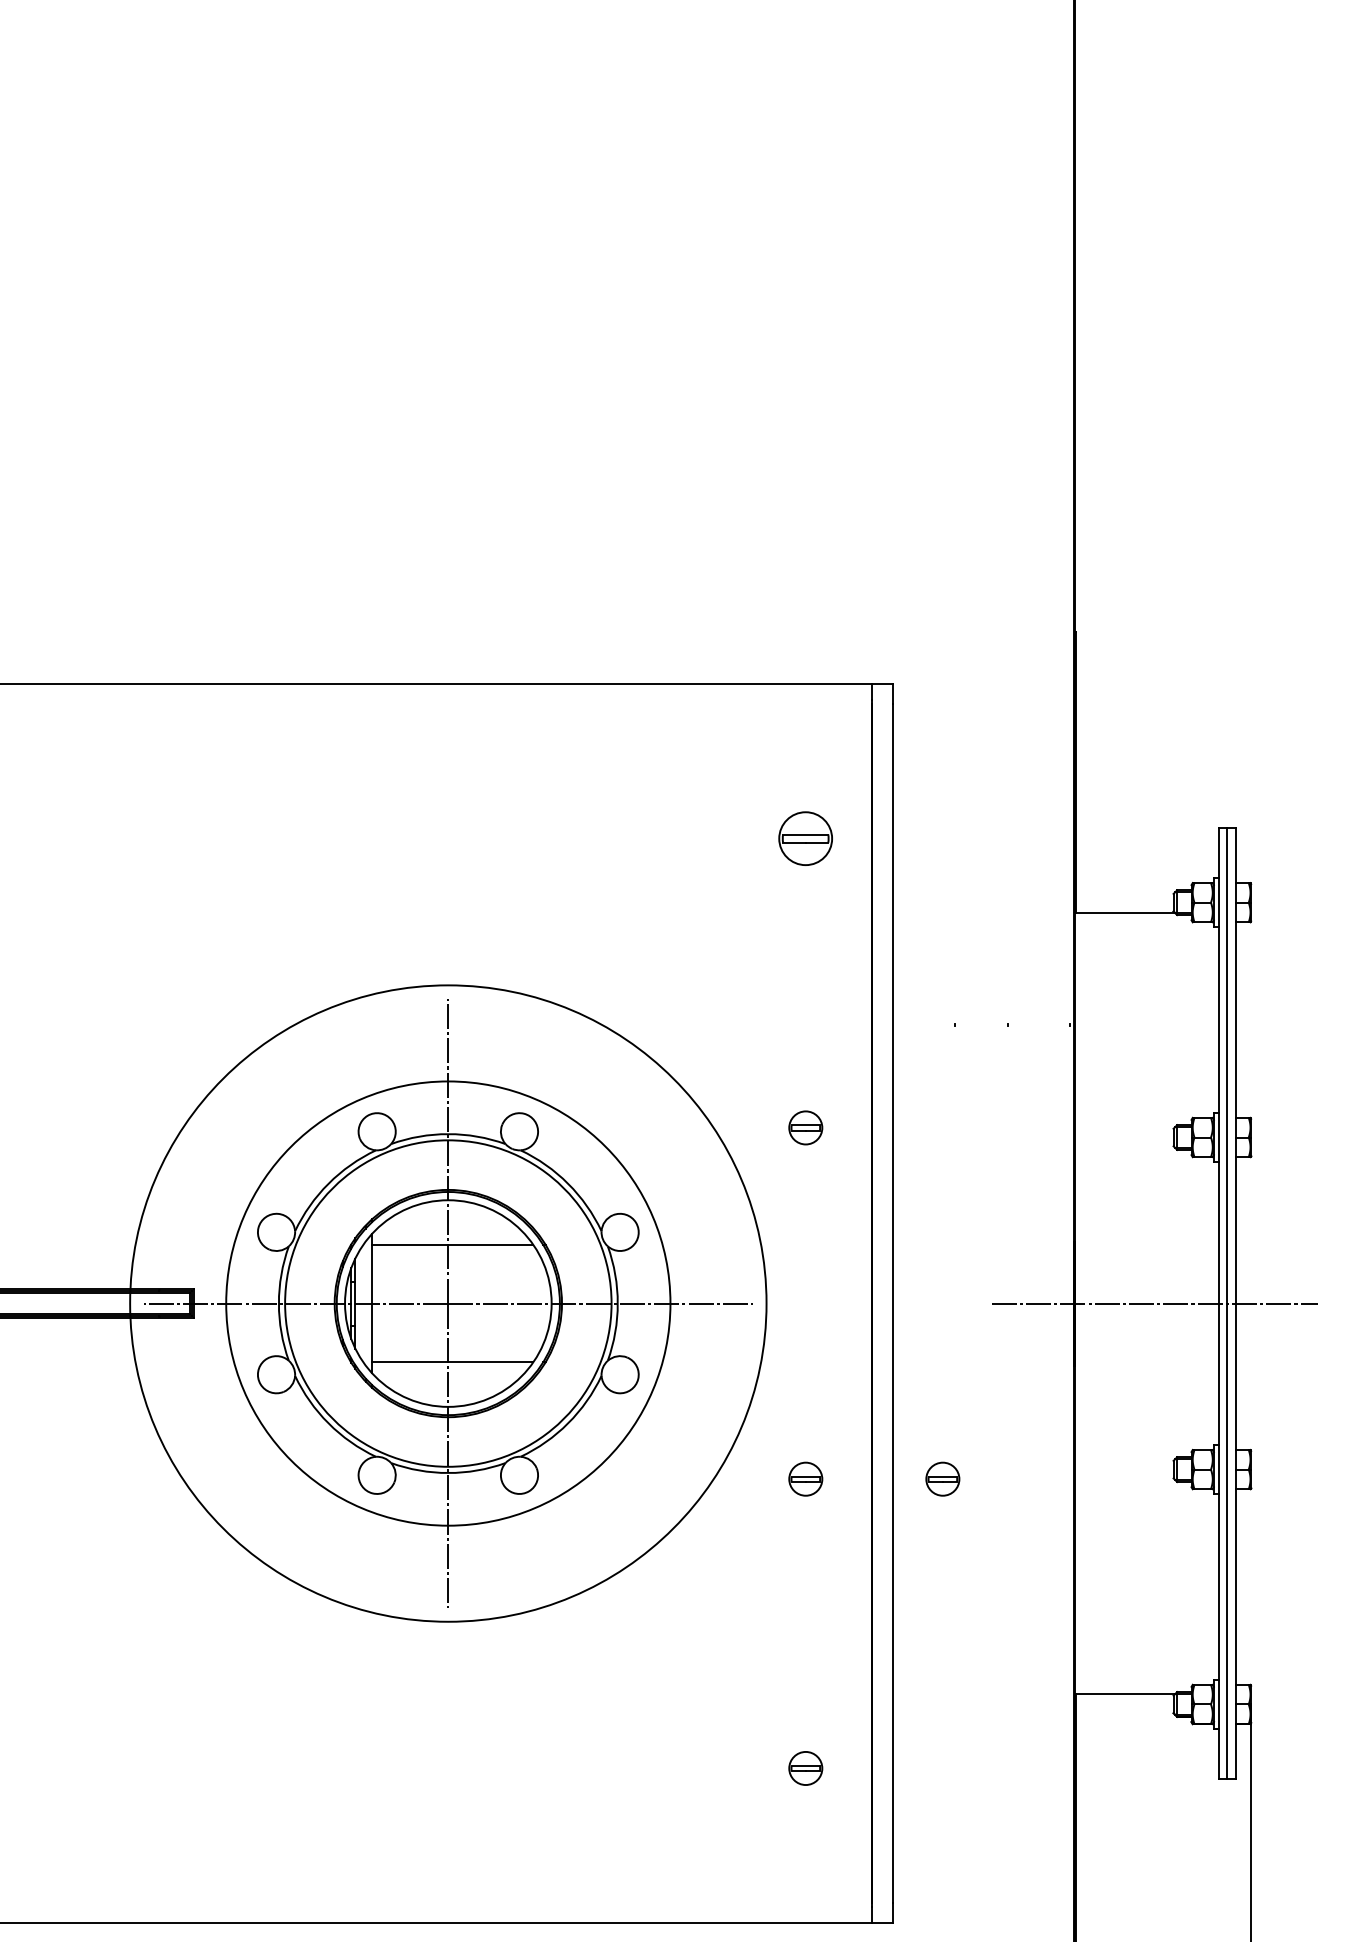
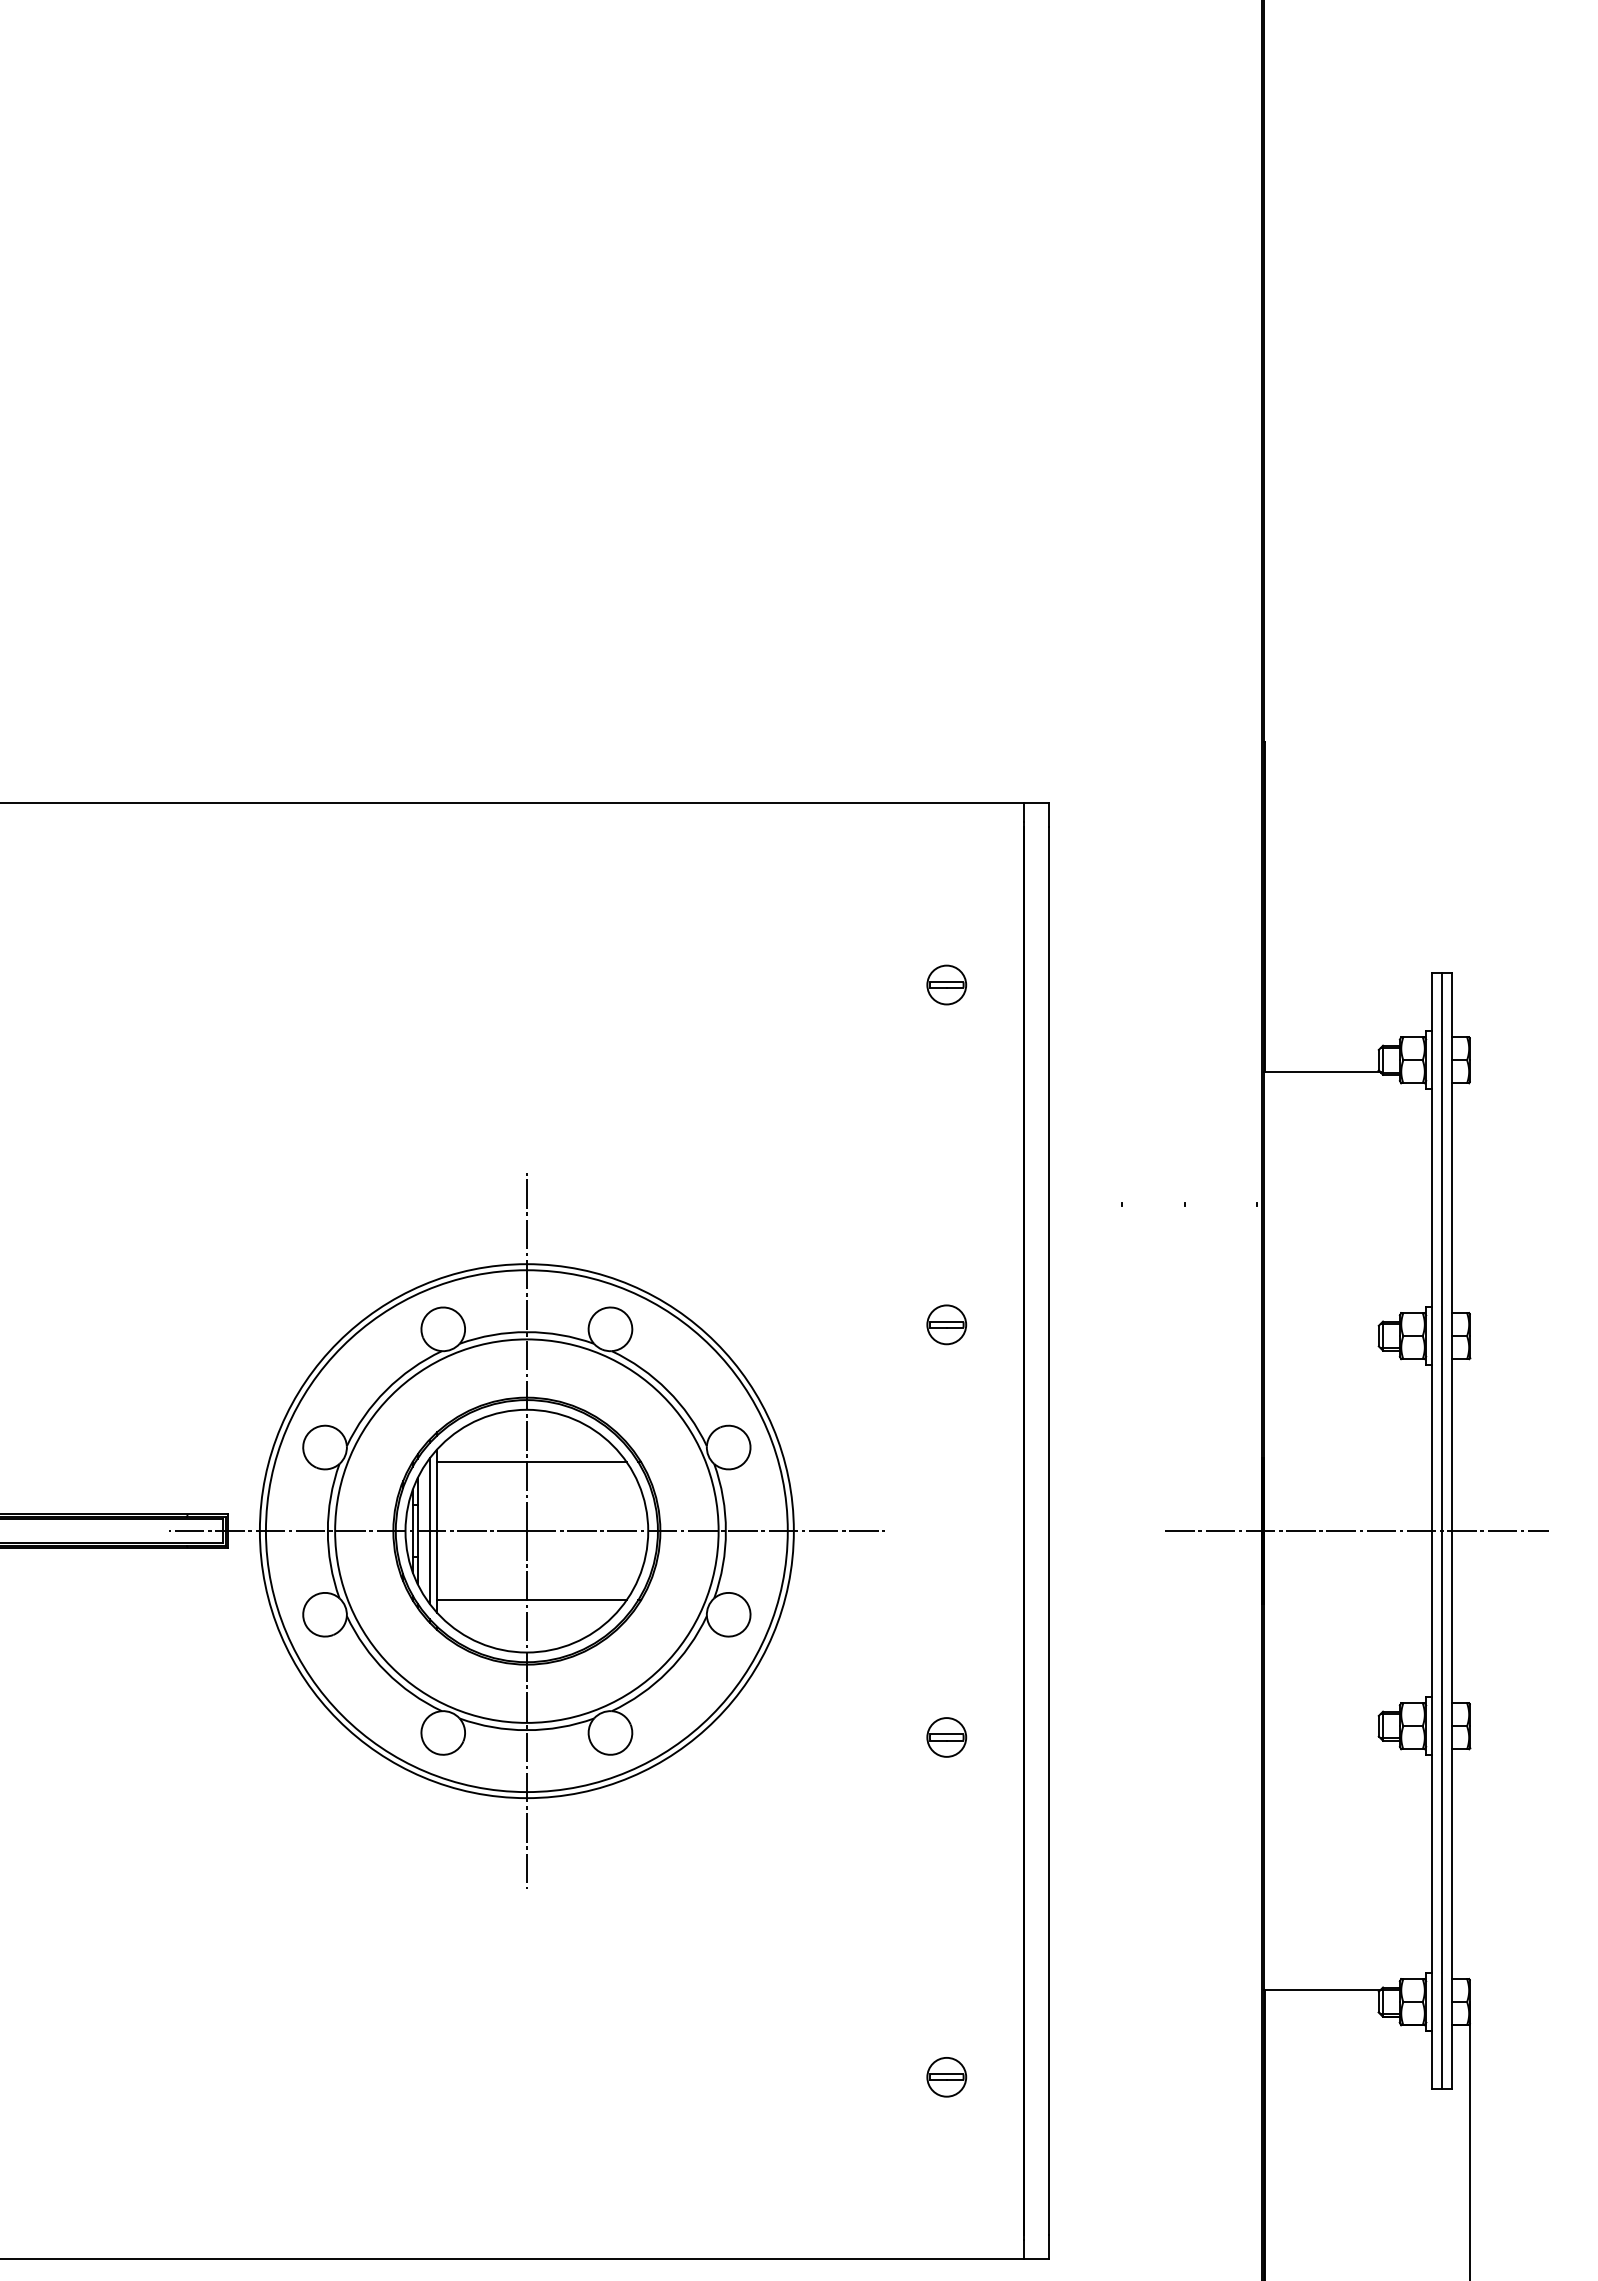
part: (805, 838) -> (946, 984), size x0.62
line: (365, 1303) -> (429, 1530), added
circle: (448, 1303) -> (526, 1531), size x0.71
part: (942, 1479) -> (1107, 1737), removed

